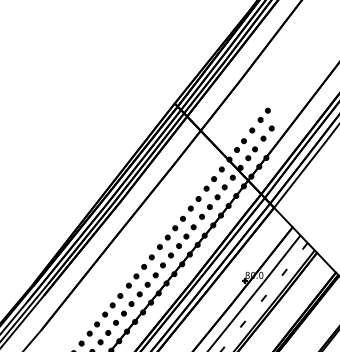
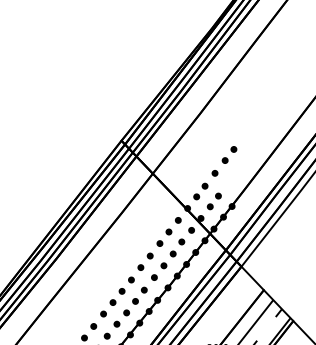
part: (267, 133) -> (233, 176), removed

